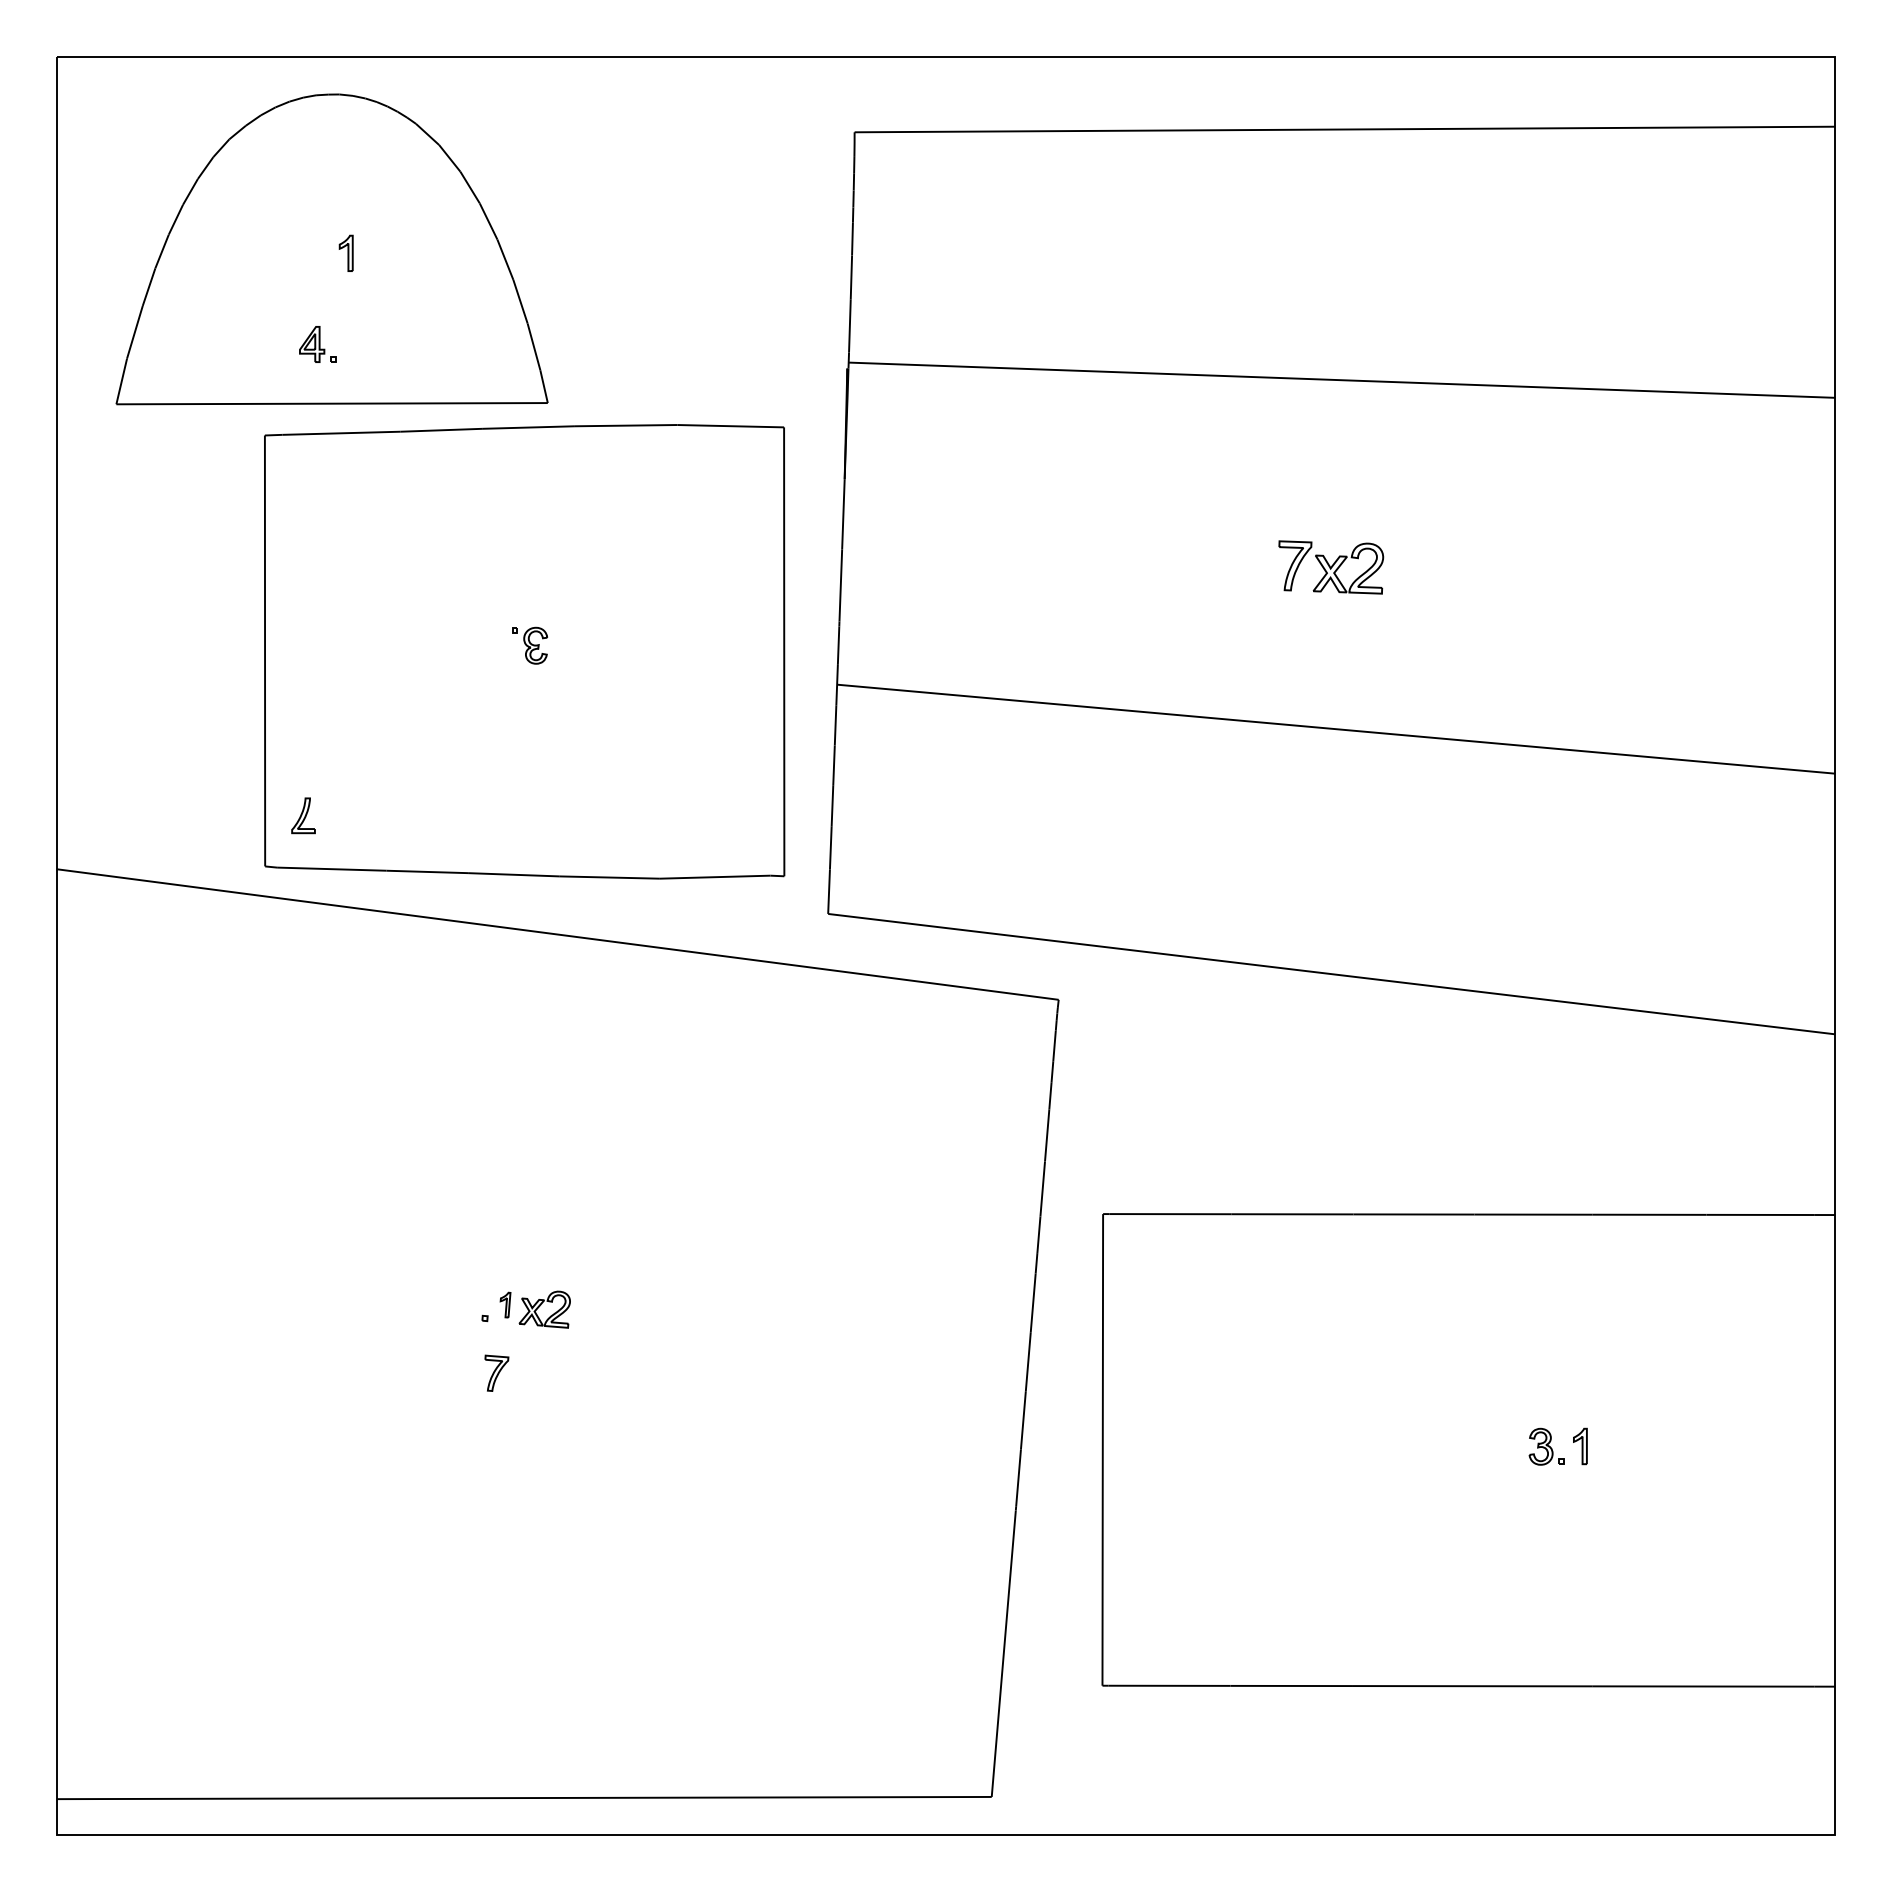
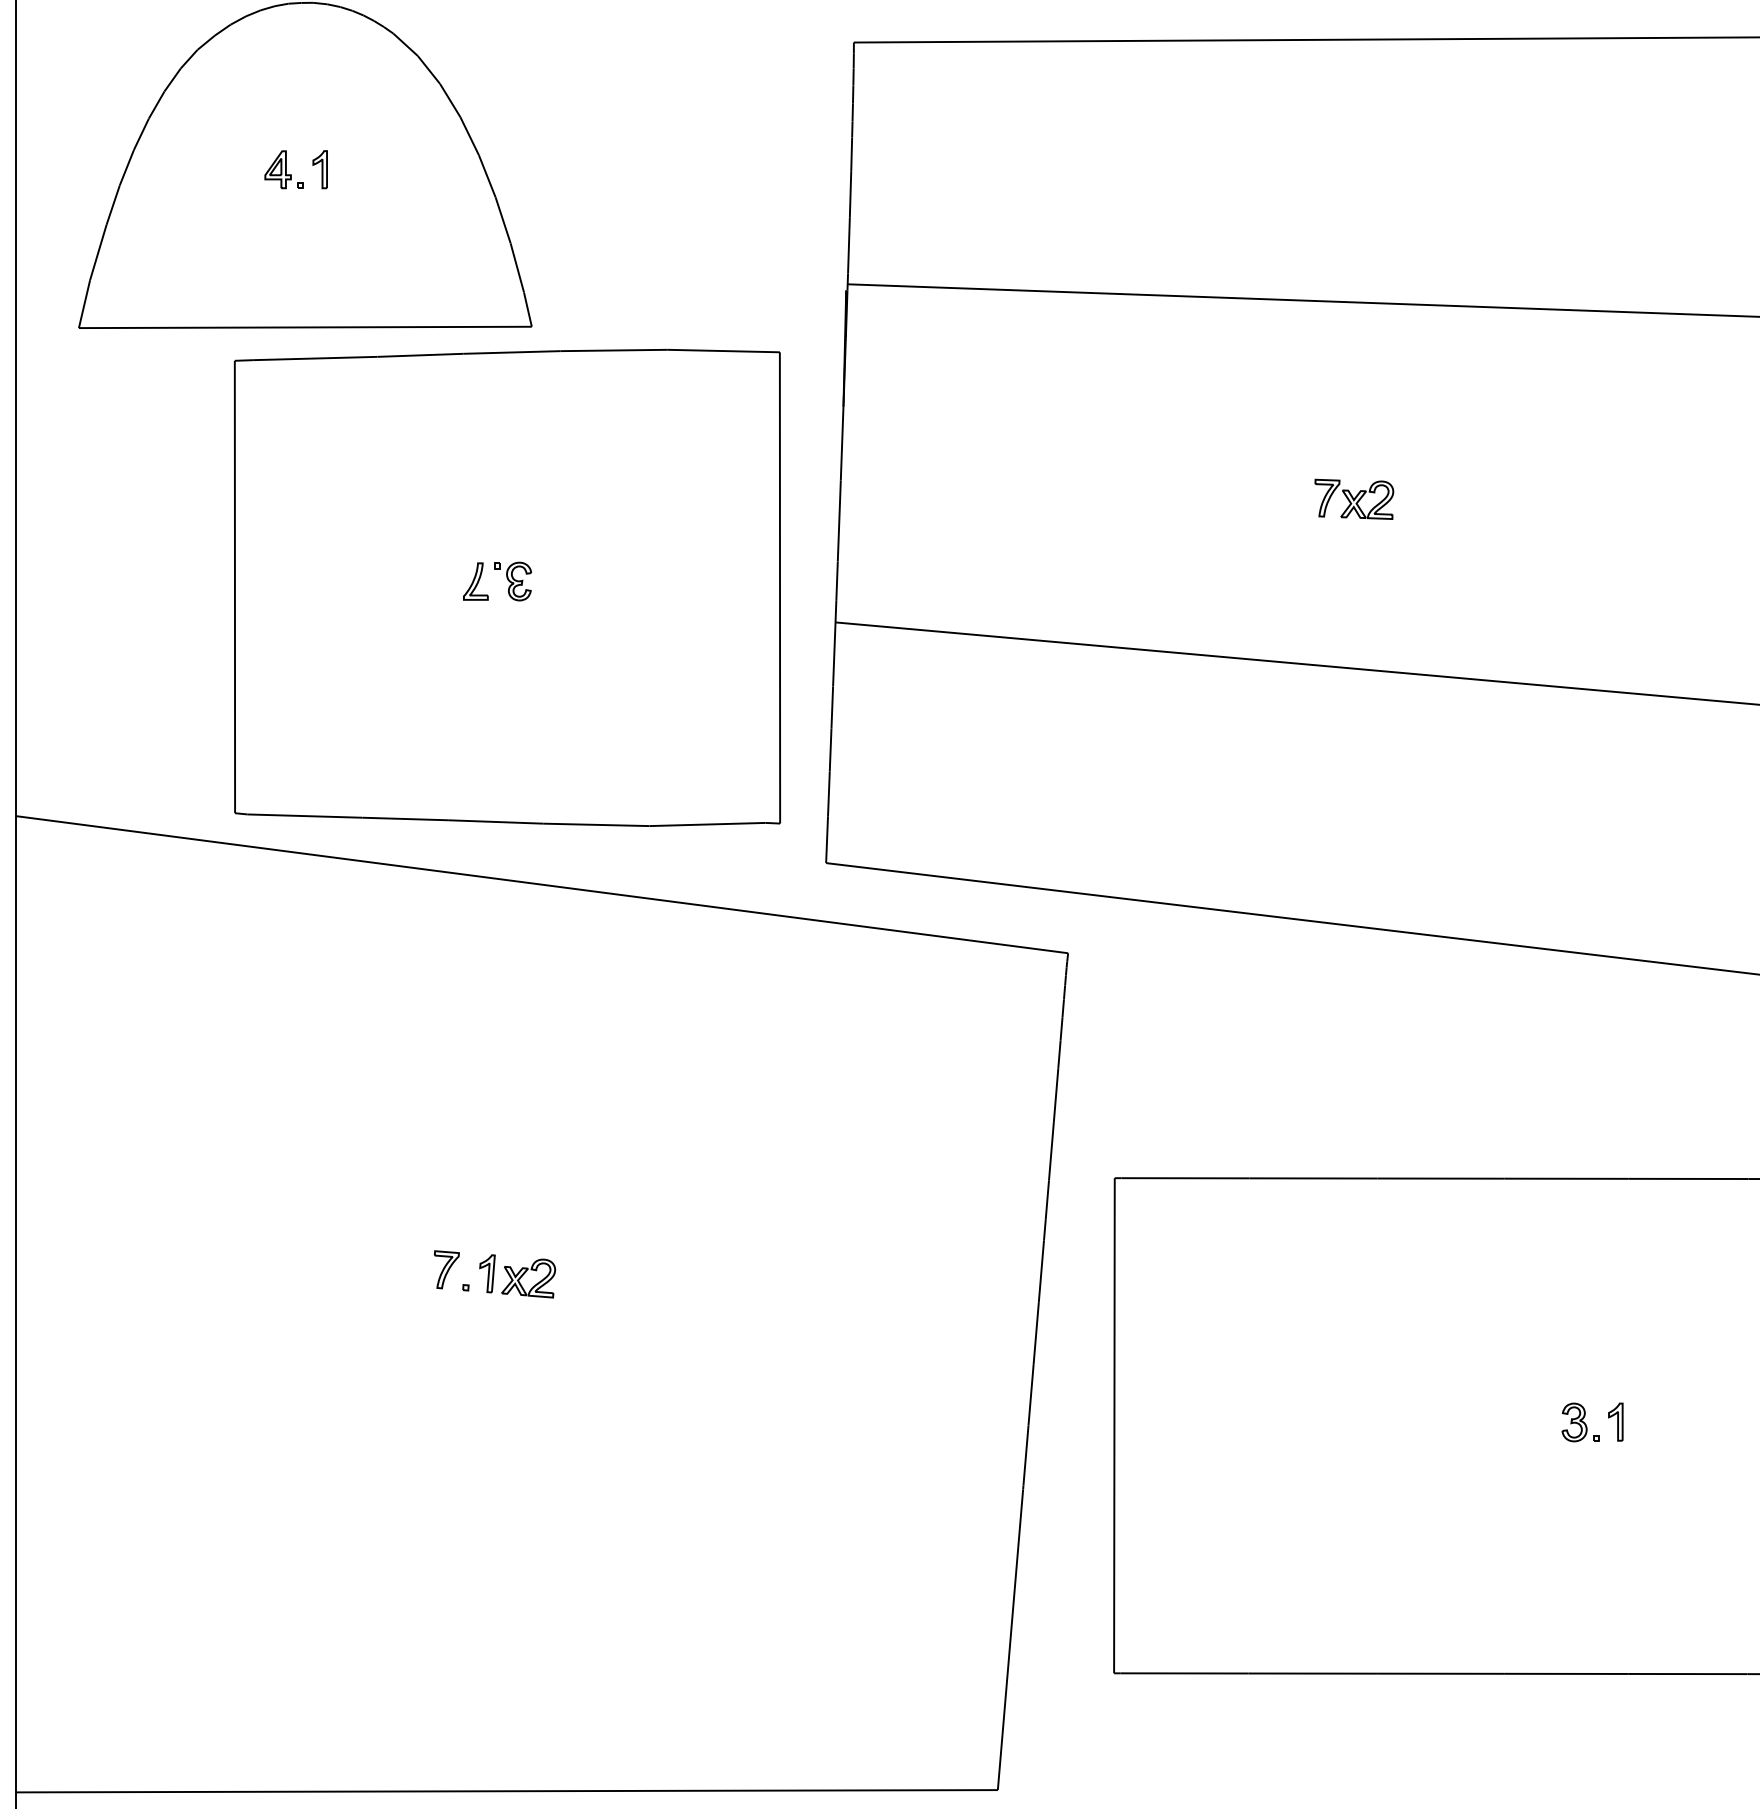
part: (317, 344) -> (283, 169), moved
part: (1331, 567) -> (1354, 499), size x0.71
part: (303, 815) -> (475, 581), moved
part: (505, 1304) -> (487, 1273), size x1.43
part: (496, 1372) -> (446, 1268), moved

